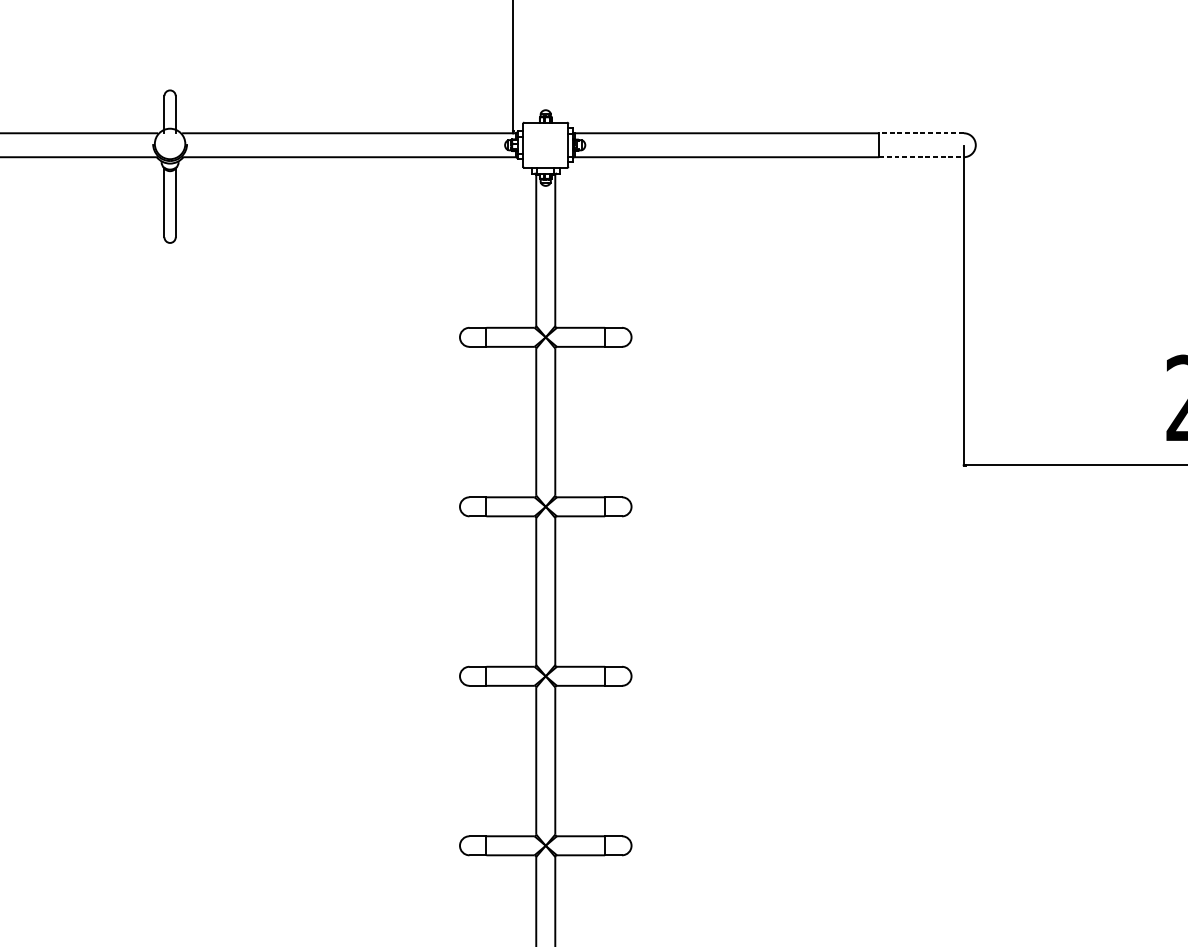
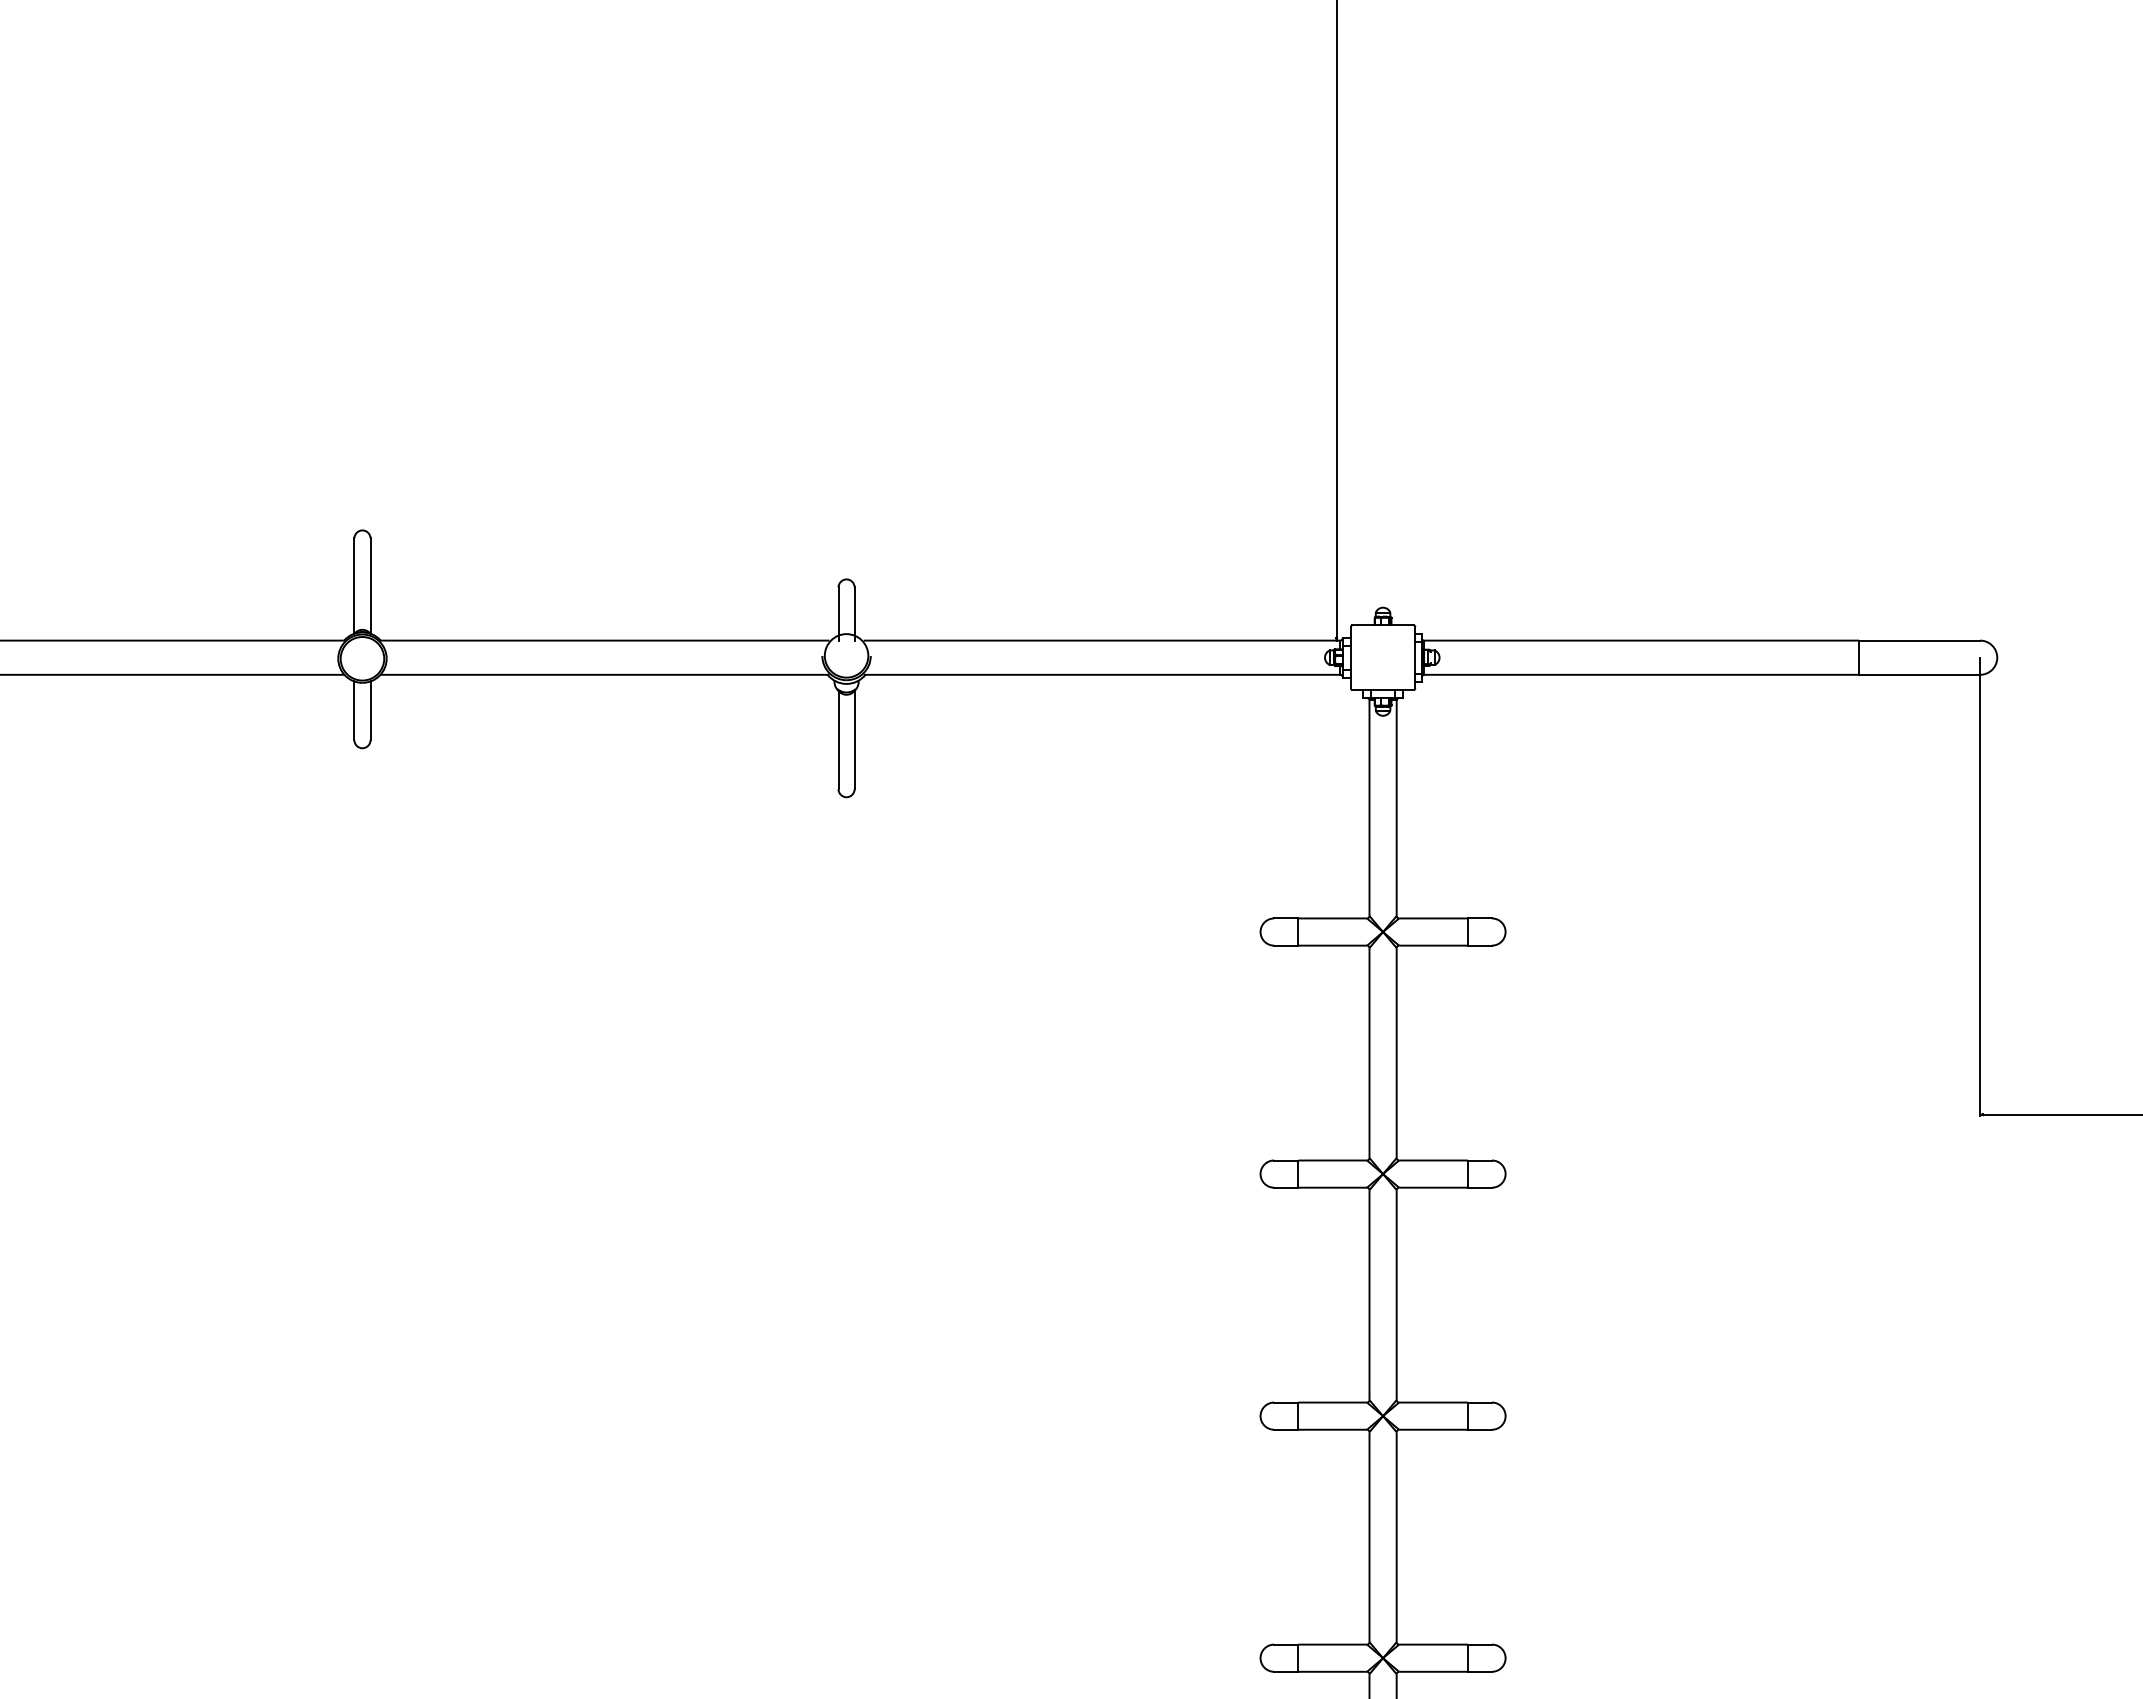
line: (921, 133) -> (1919, 640), dashed -> solid
line: (921, 157) -> (1919, 674), dashed -> solid

